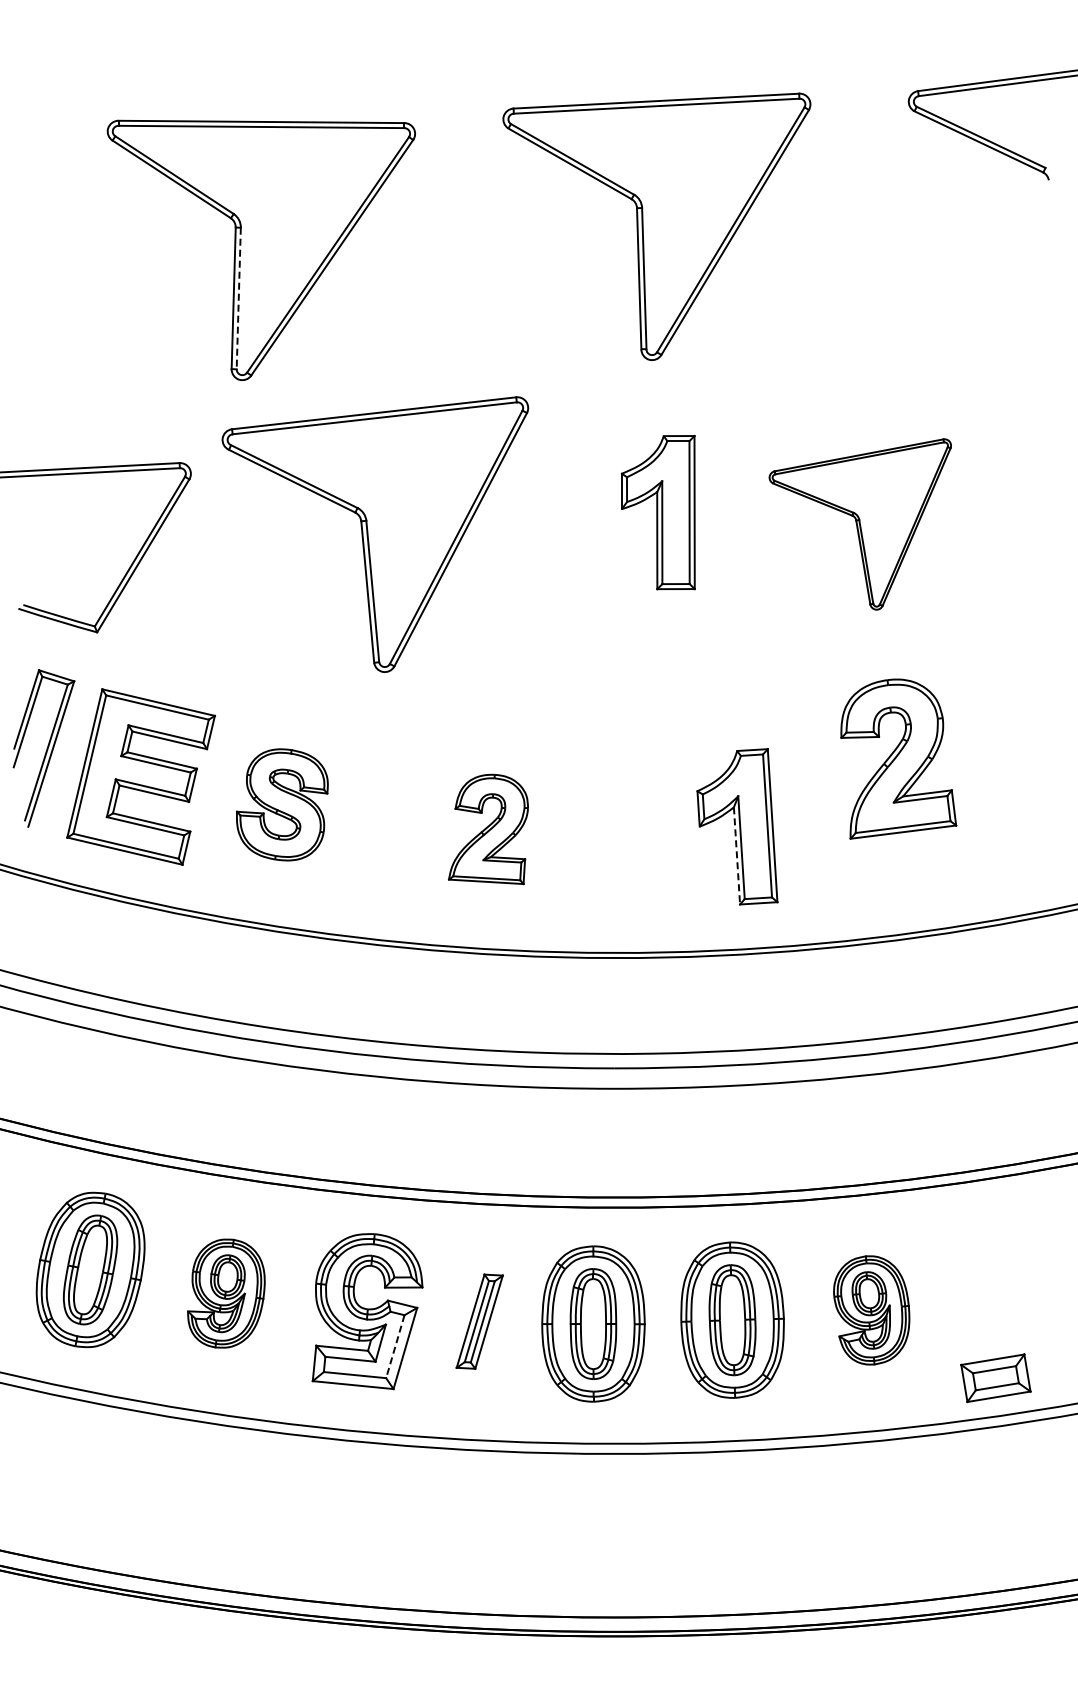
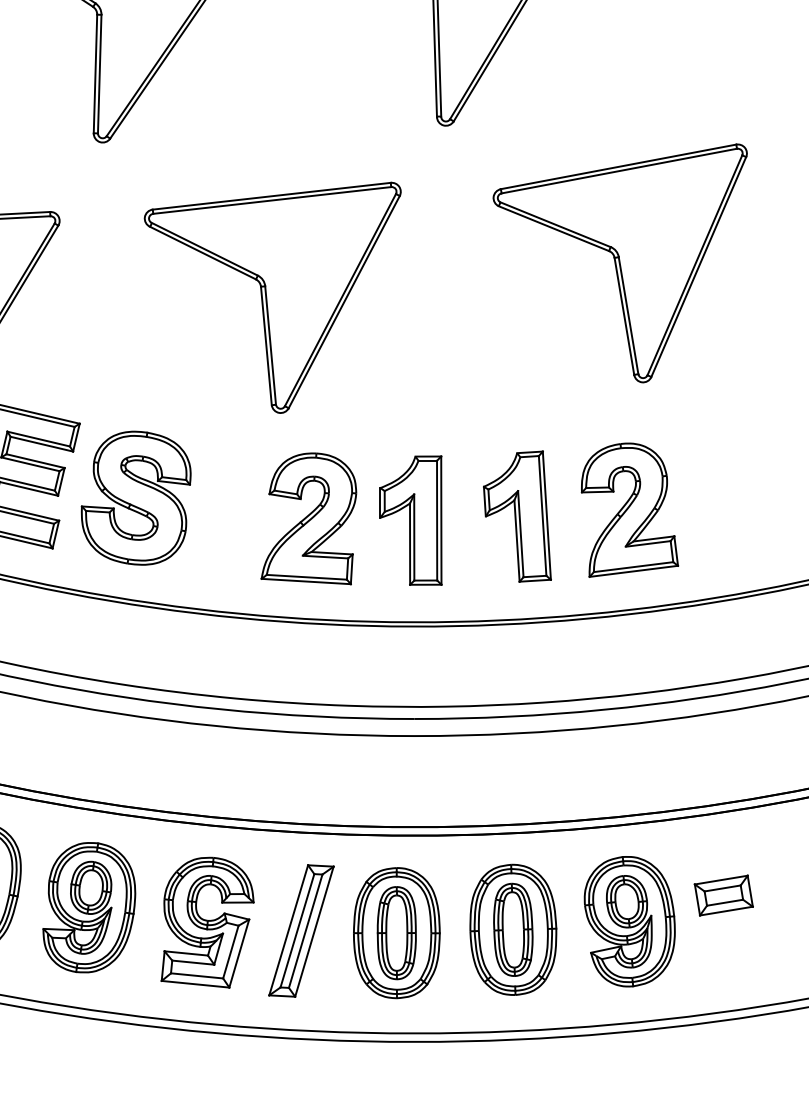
line: (238, 298) -> (99, 74), dashed -> solid
part: (658, 512) -> (411, 520), moved
part: (860, 524) -> (620, 263), size x1.67
part: (375, 534) -> (272, 297), moved
part: (898, 758) -> (629, 509), moved
part: (282, 804) -> (136, 497), size x1.43
part: (488, 829) -> (308, 518), size x1.43
line: (736, 855) -> (516, 540), dashed -> solid
part: (226, 1293) -> (89, 907), size x1.43
part: (871, 1310) -> (629, 921), size x1.43
part: (479, 1321) -> (301, 930), size x1.67
line: (395, 1346) -> (231, 951), dashed -> solid
part: (995, 1378) -> (723, 895), moved

